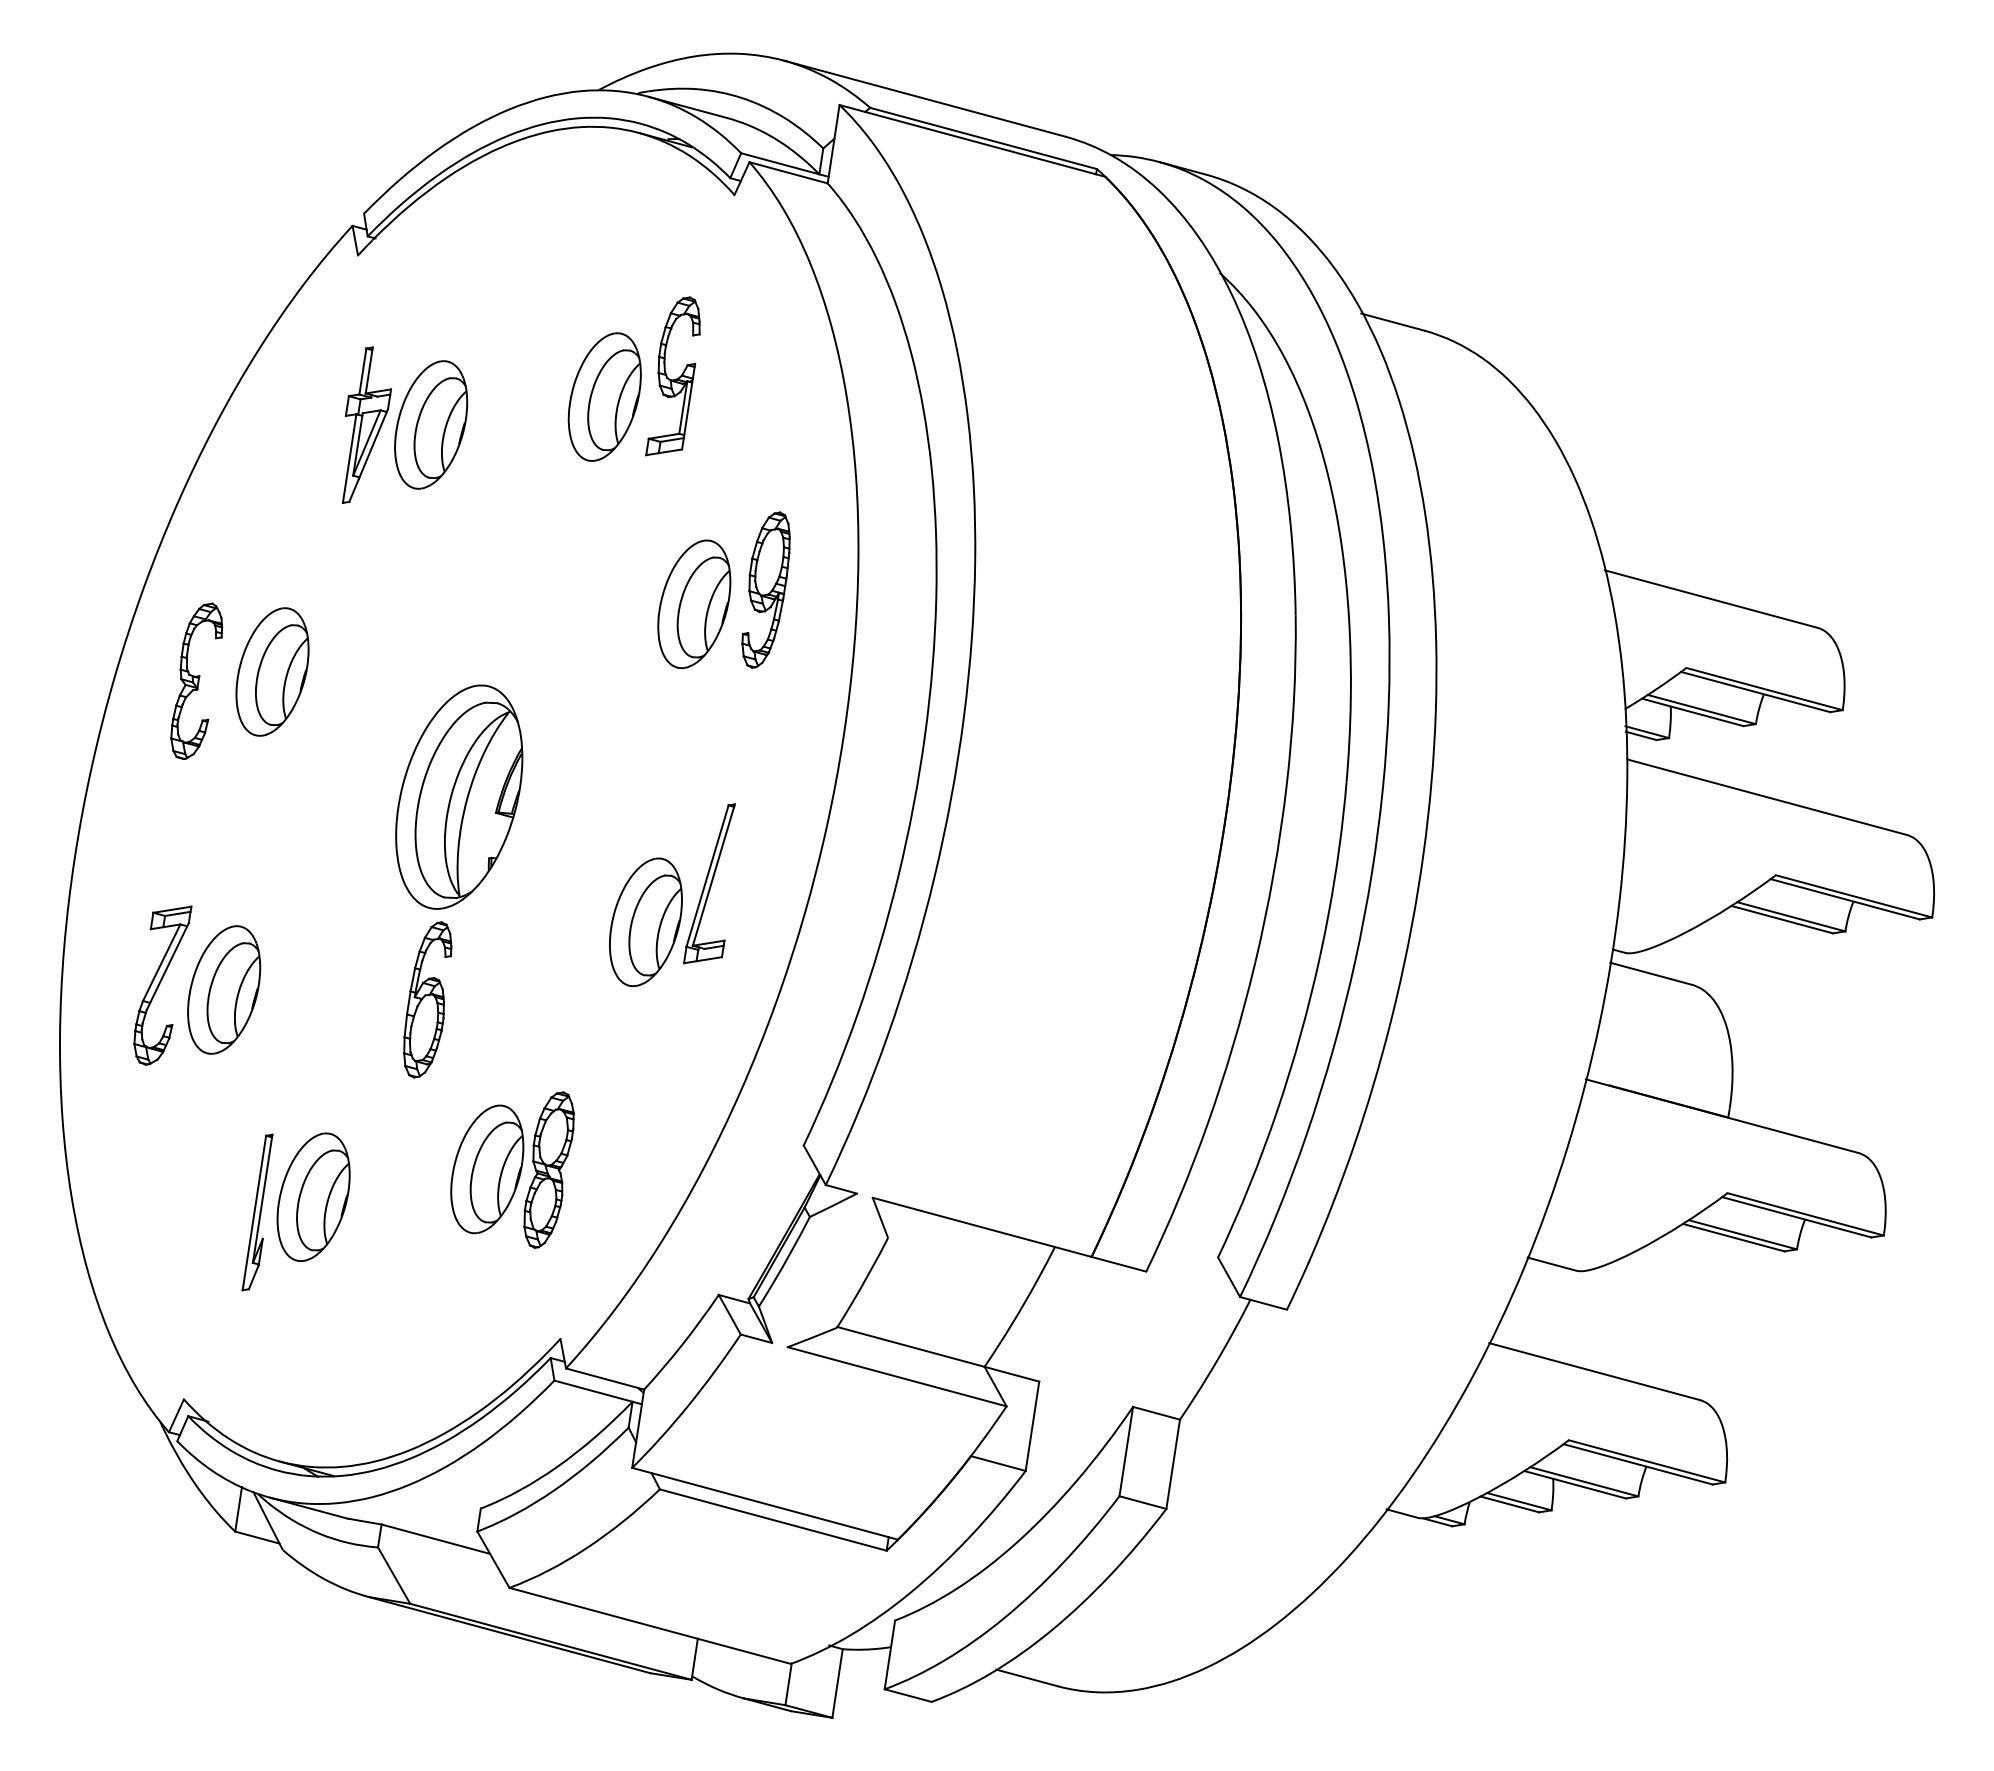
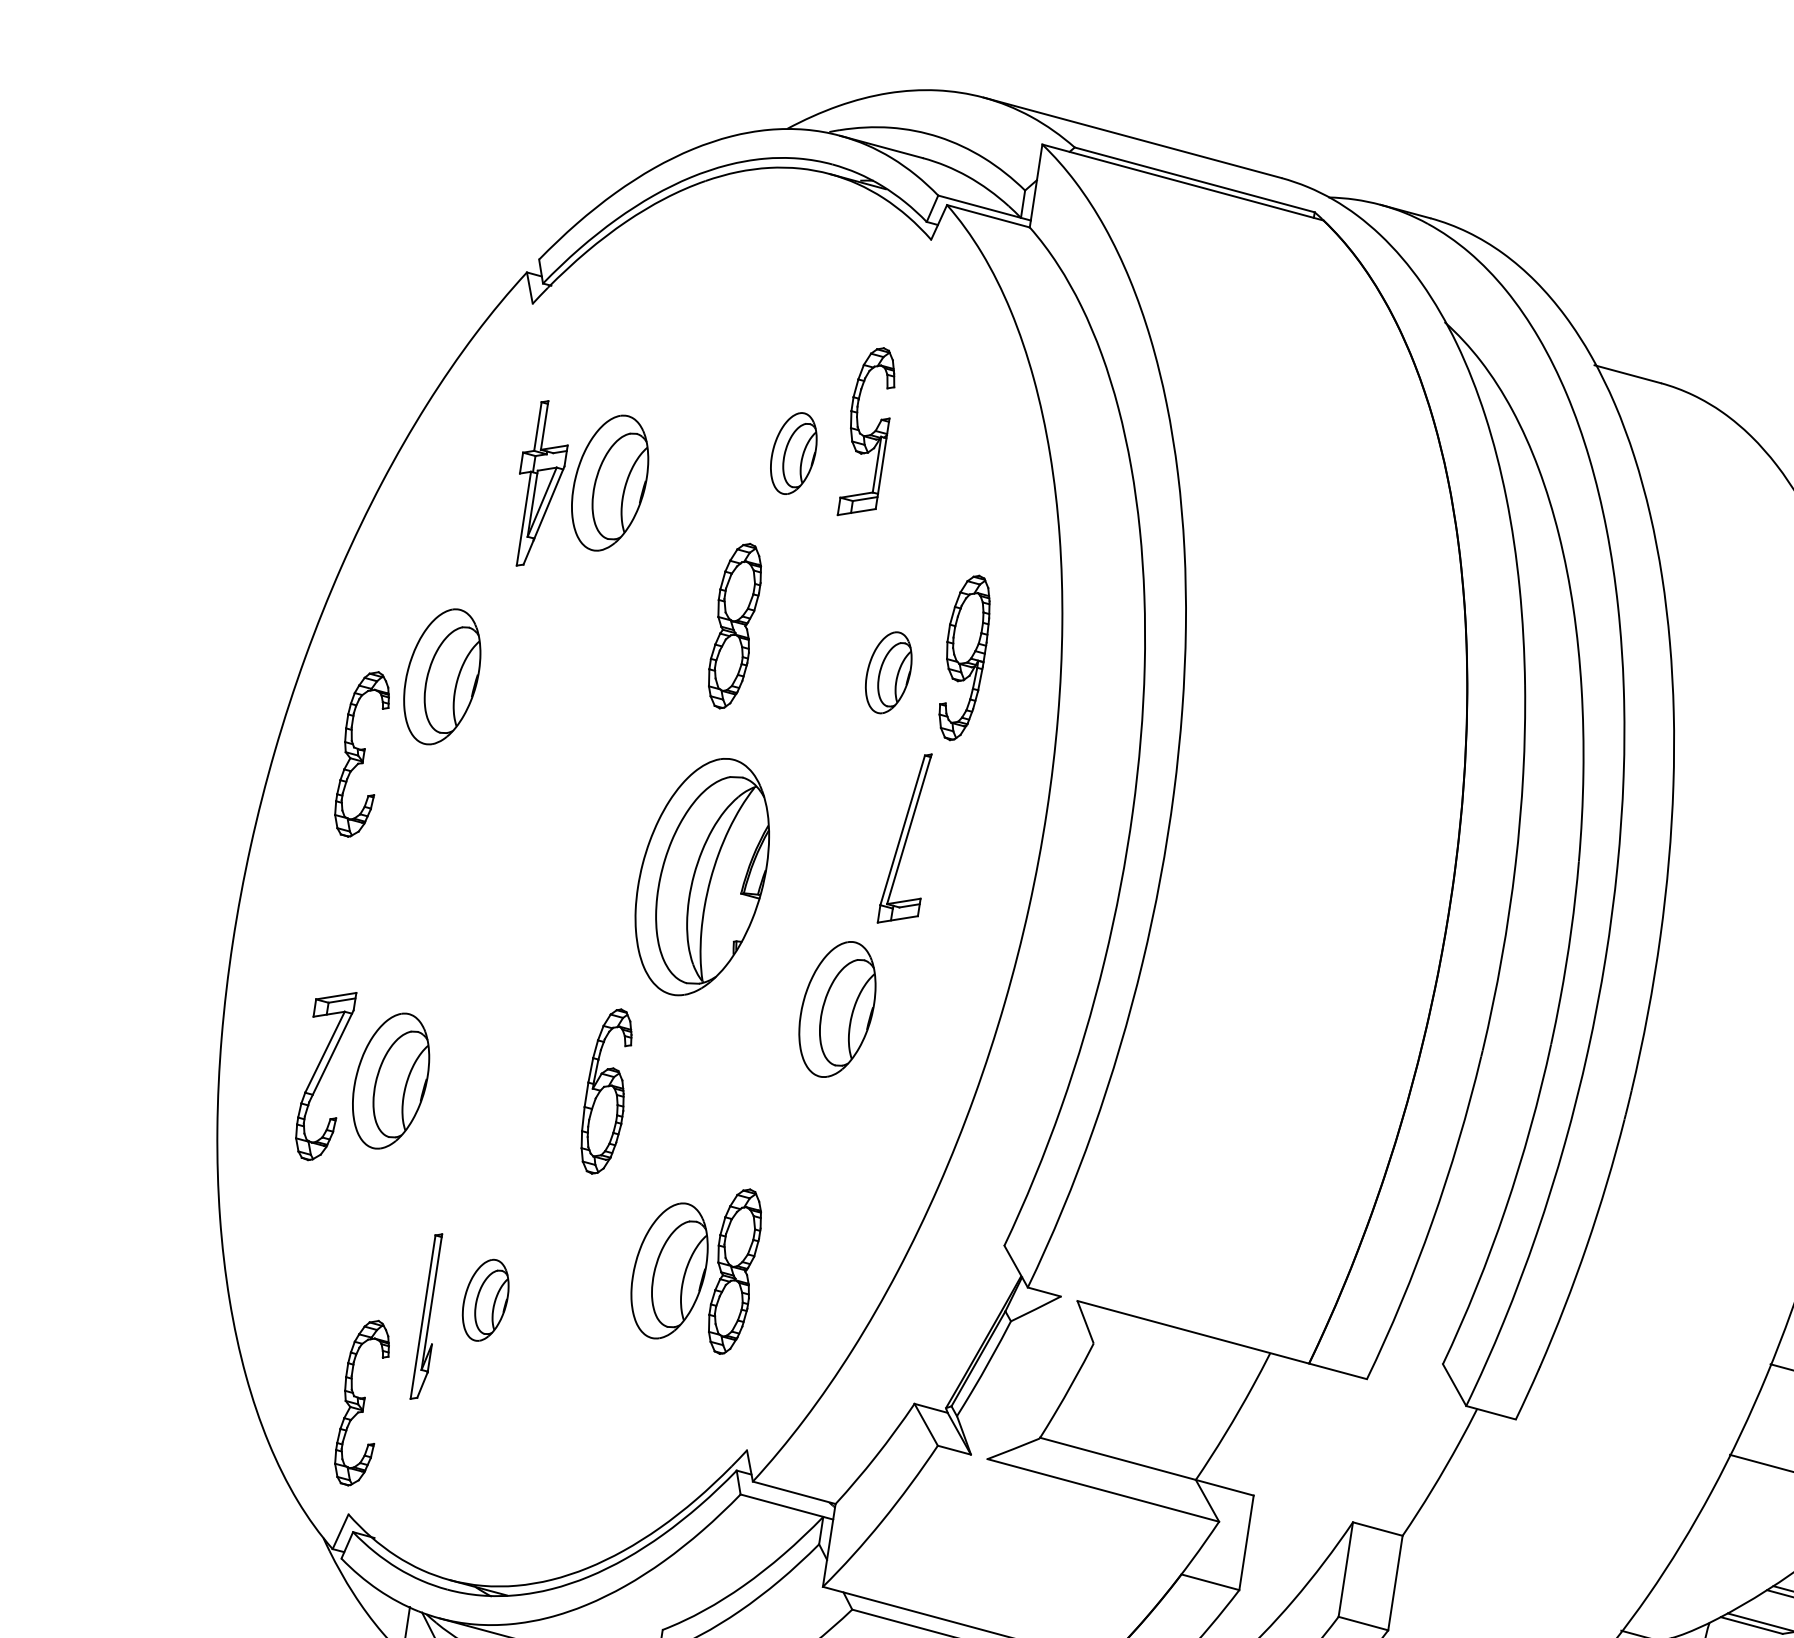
part: (604, 396) -> (793, 453), size x0.6
part: (548, 559) -> (734, 625), added
part: (694, 603) -> (888, 672), size x0.6
part: (272, 671) -> (442, 676), moved
part: (459, 796) -> (702, 876), moved
part: (709, 883) -> (904, 838), moved
part: (313, 1196) -> (485, 1299), size x0.6
part: (196, 1293) -> (361, 1402), added

